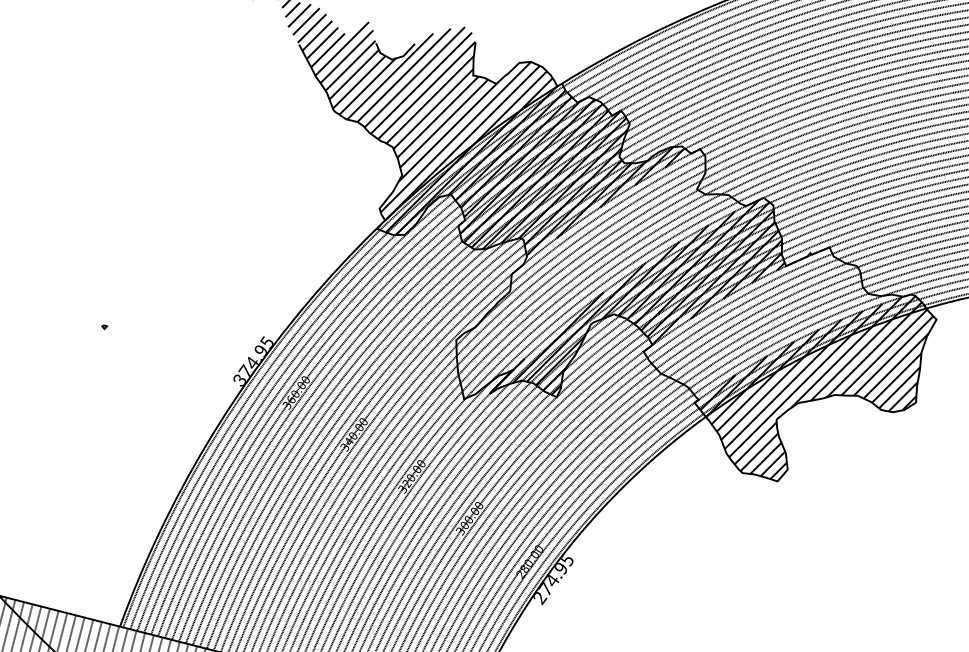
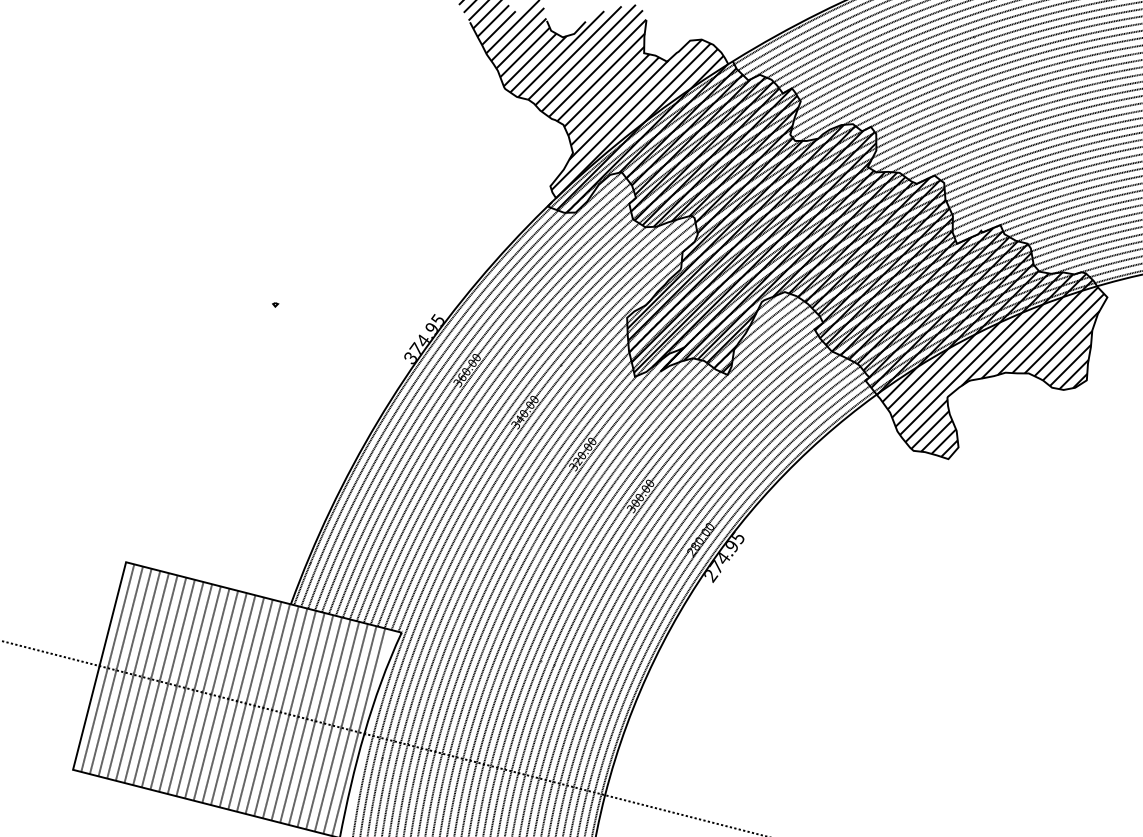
hatch: (599, 273) -> (770, 251), added
hatch: (773, 324) -> (944, 302), added

